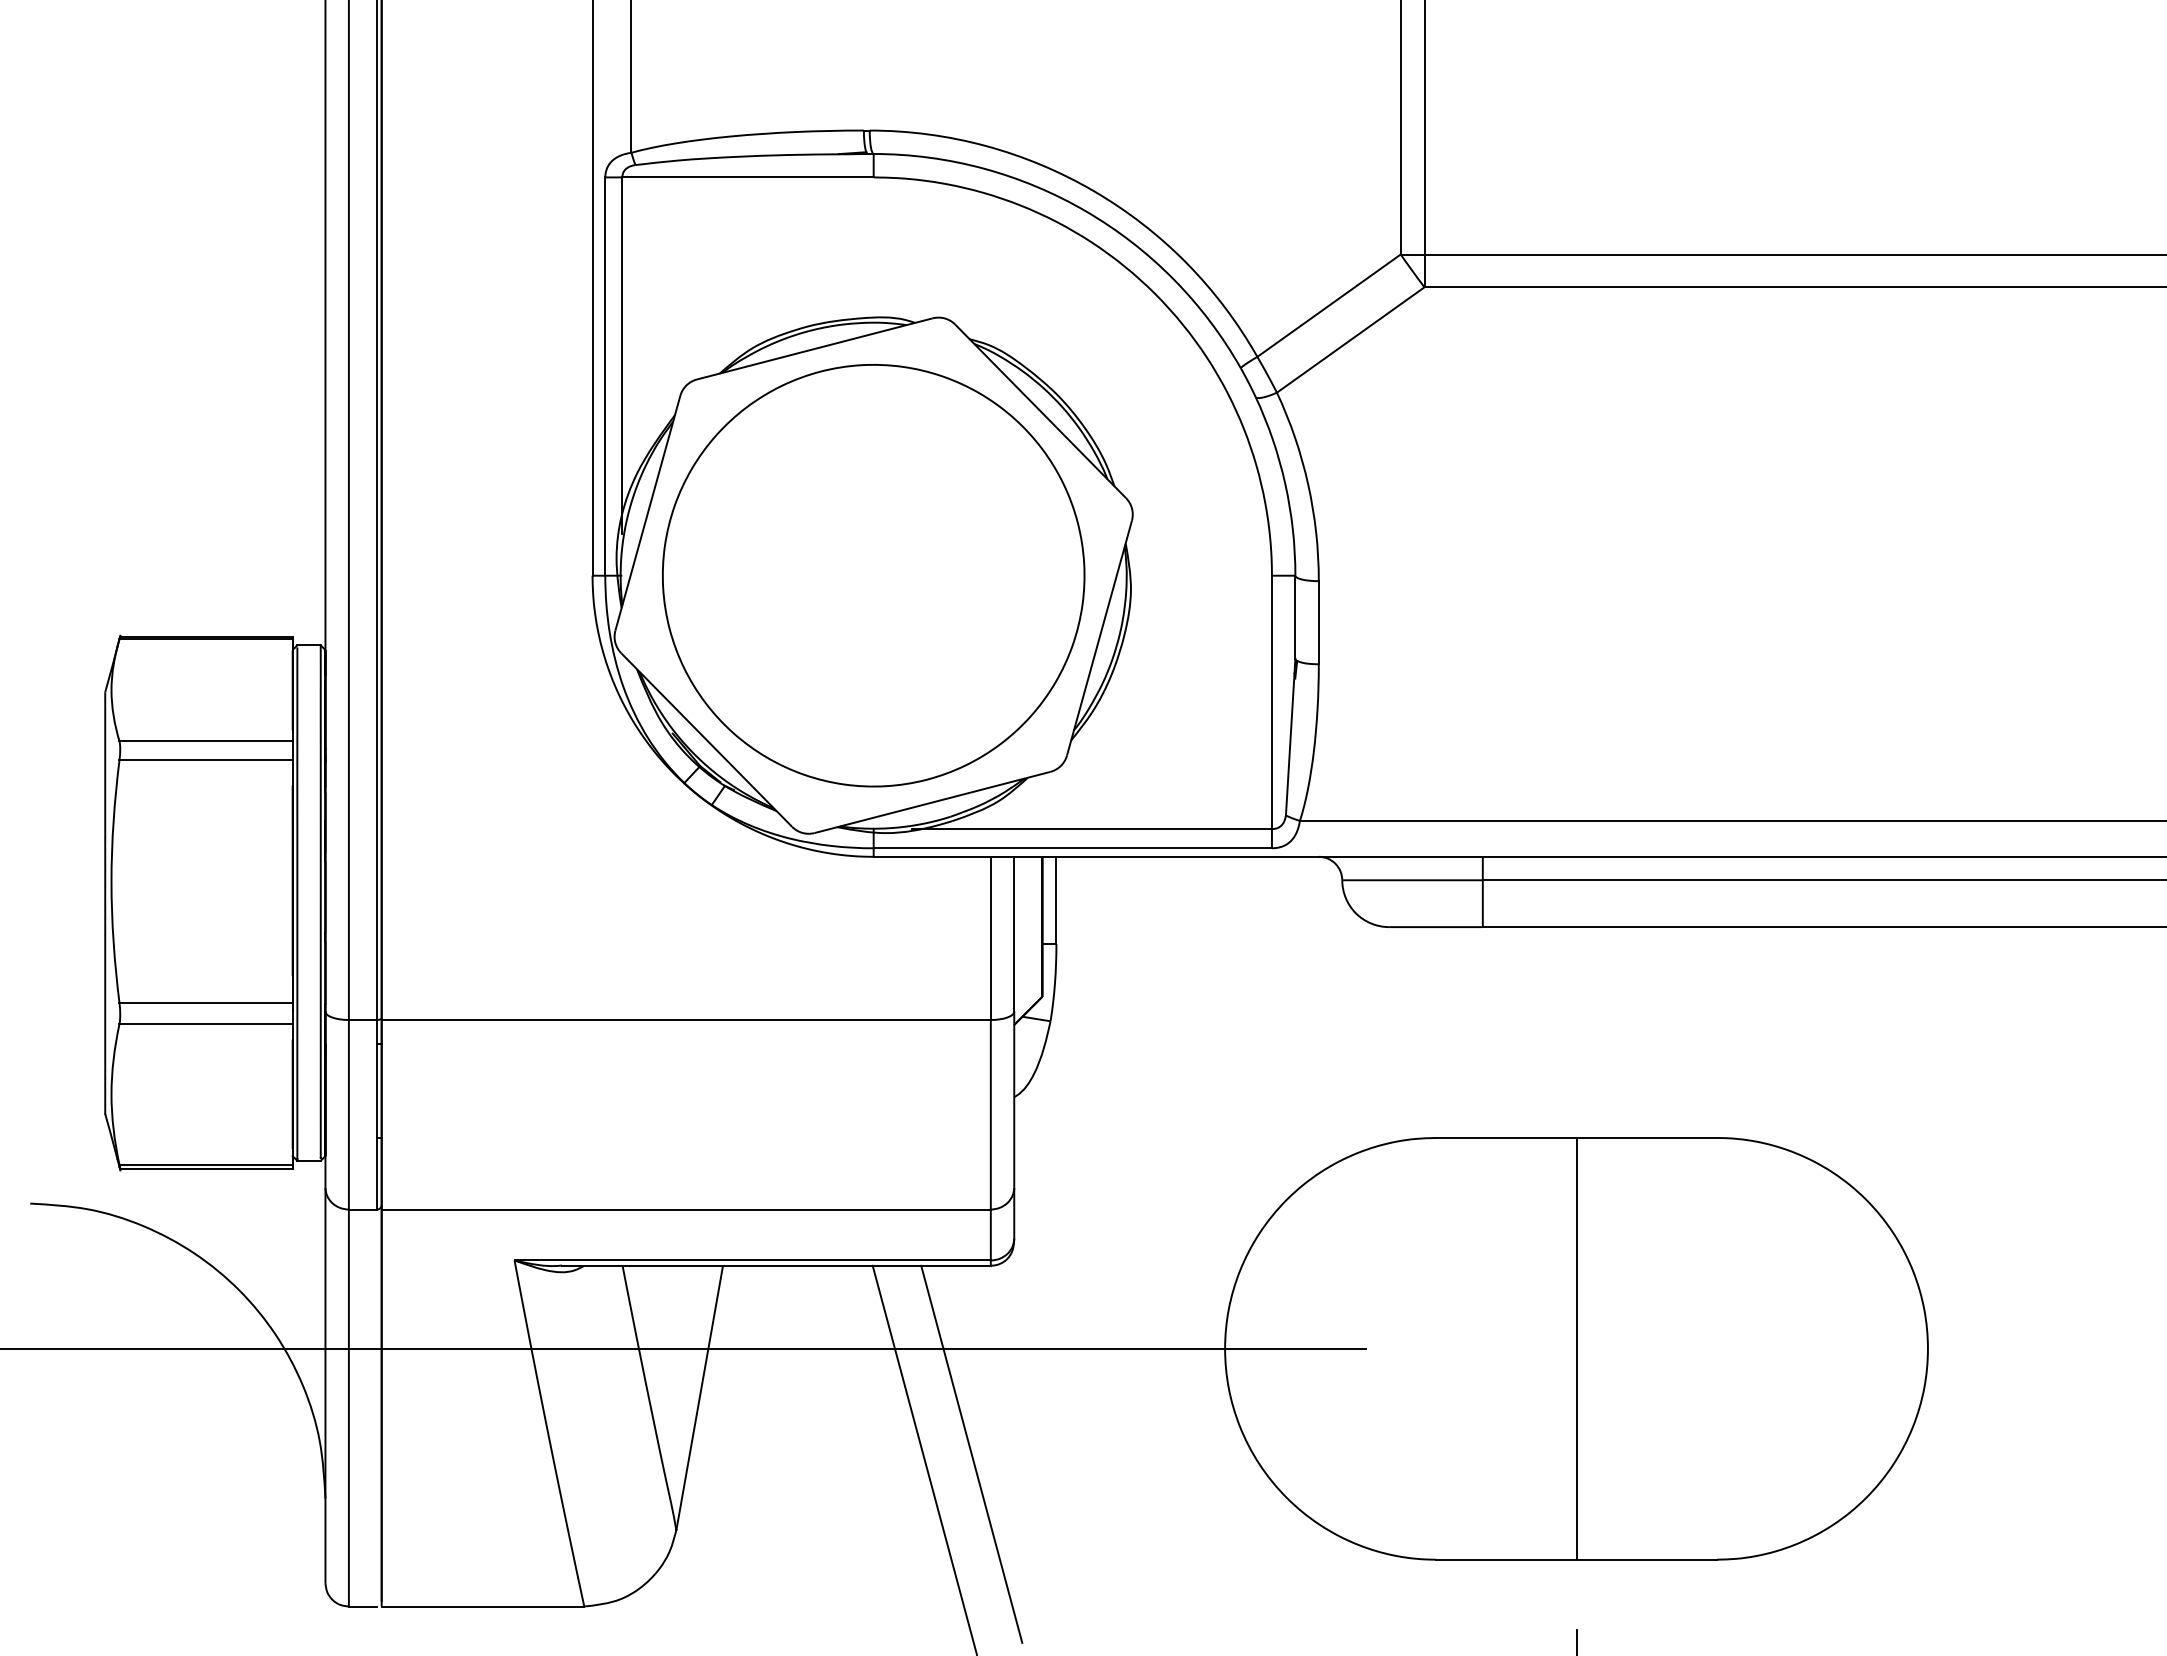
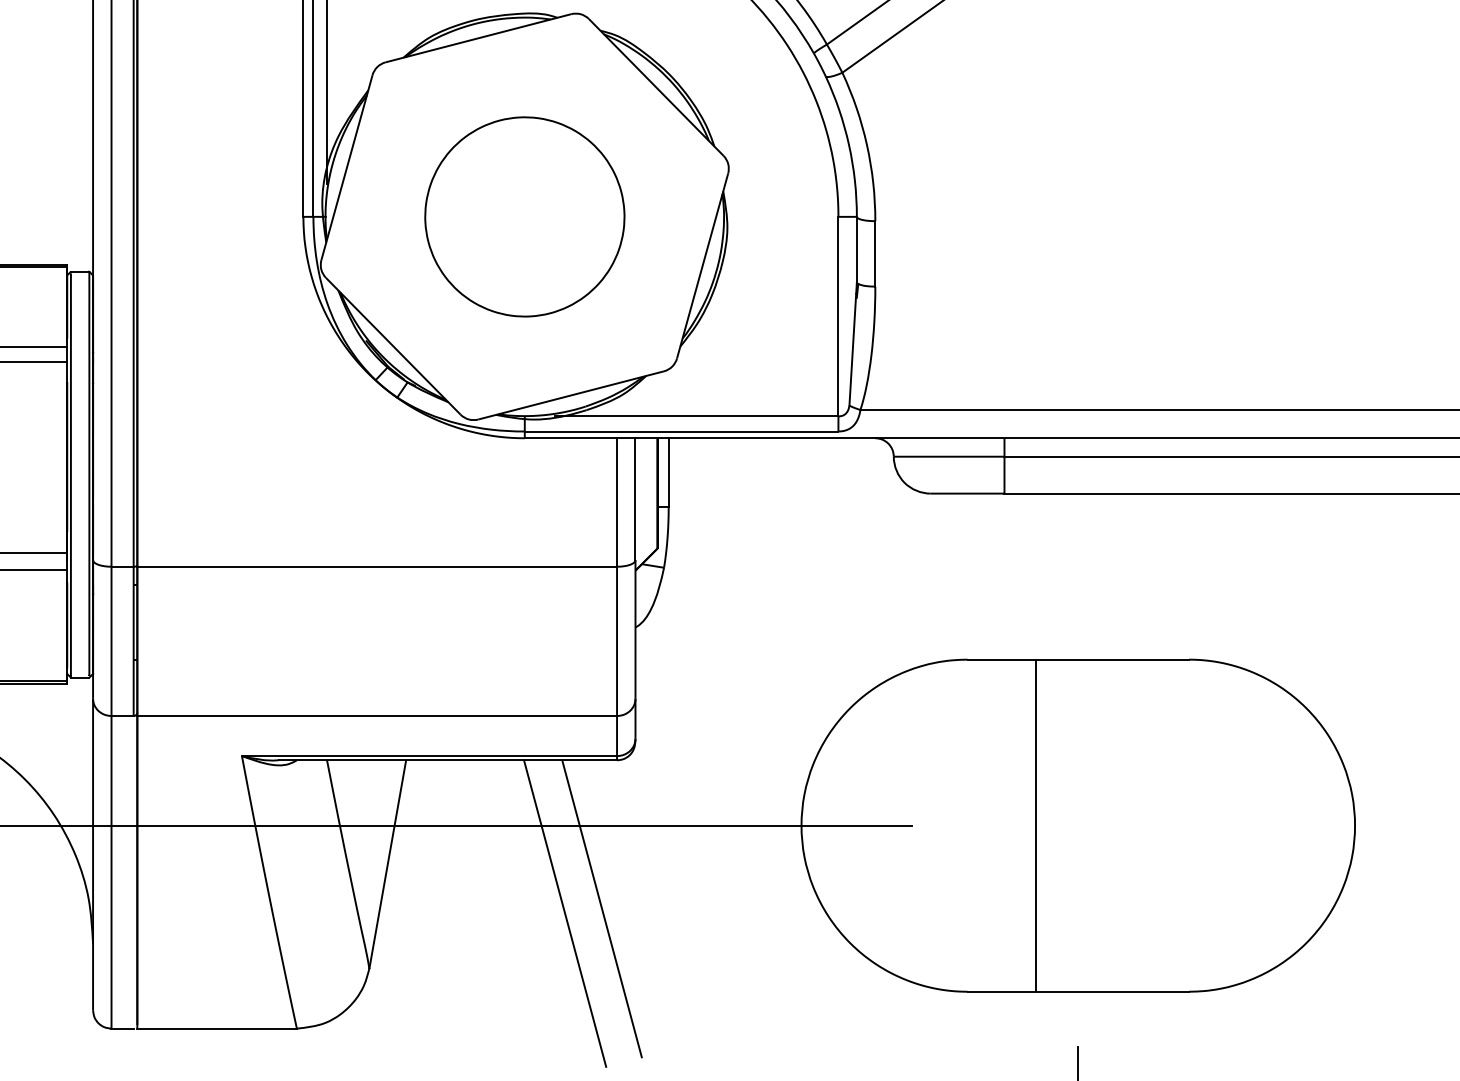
part: (873, 575) -> (524, 216), size x0.6
line: (1576, 1348) -> (1035, 825), moved

